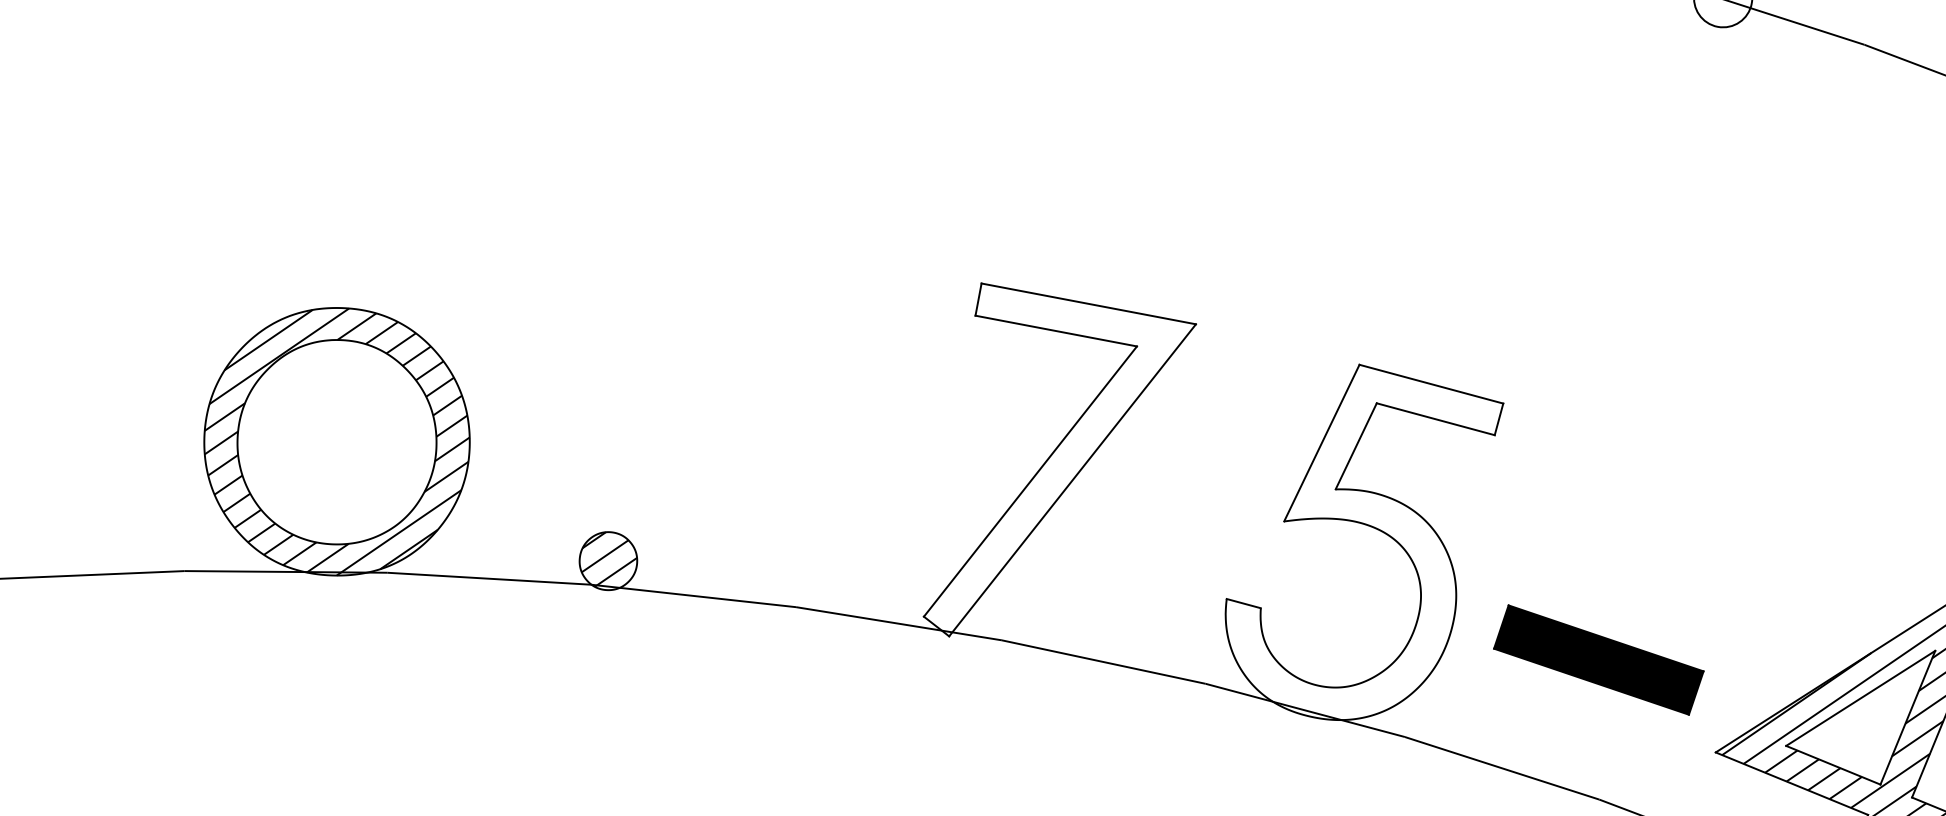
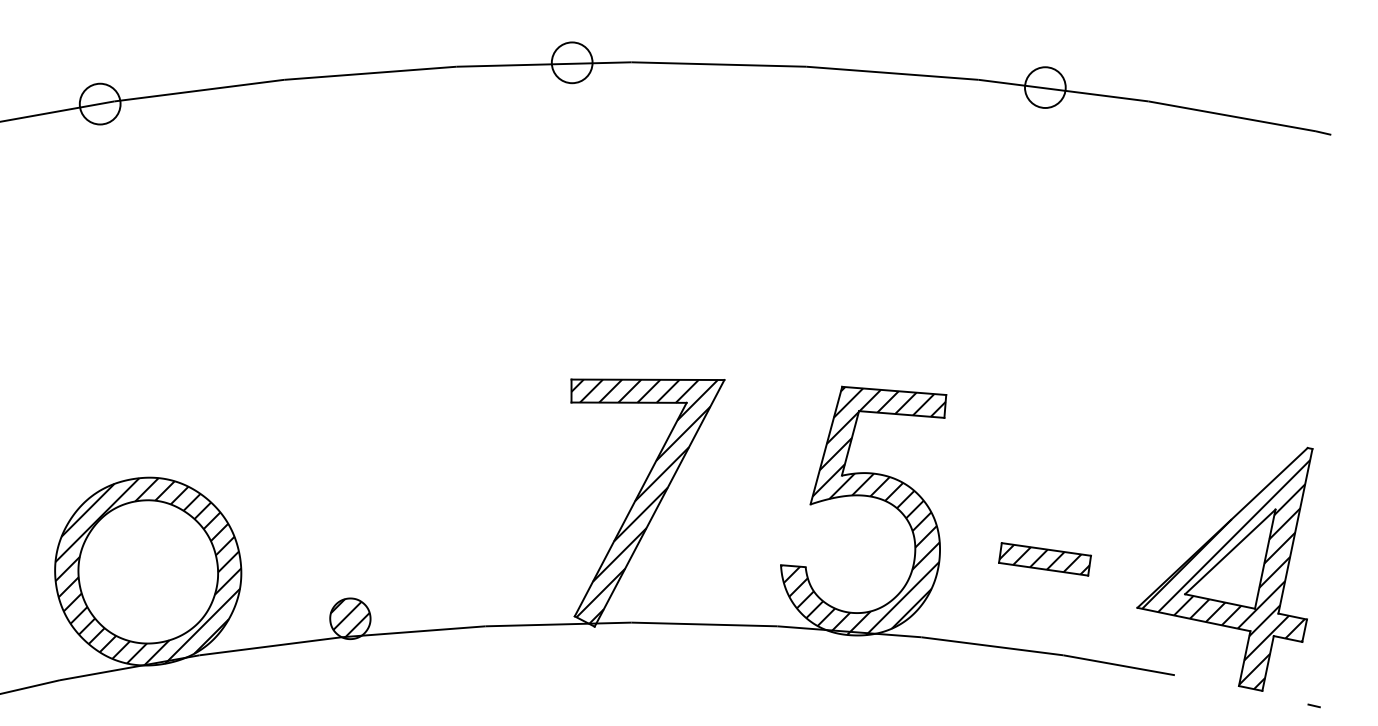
hatch: (1051, 473) -> (644, 501), added
hatch: (1356, 545) -> (863, 511), added
part: (1598, 660) -> (1044, 559), size x0.62

